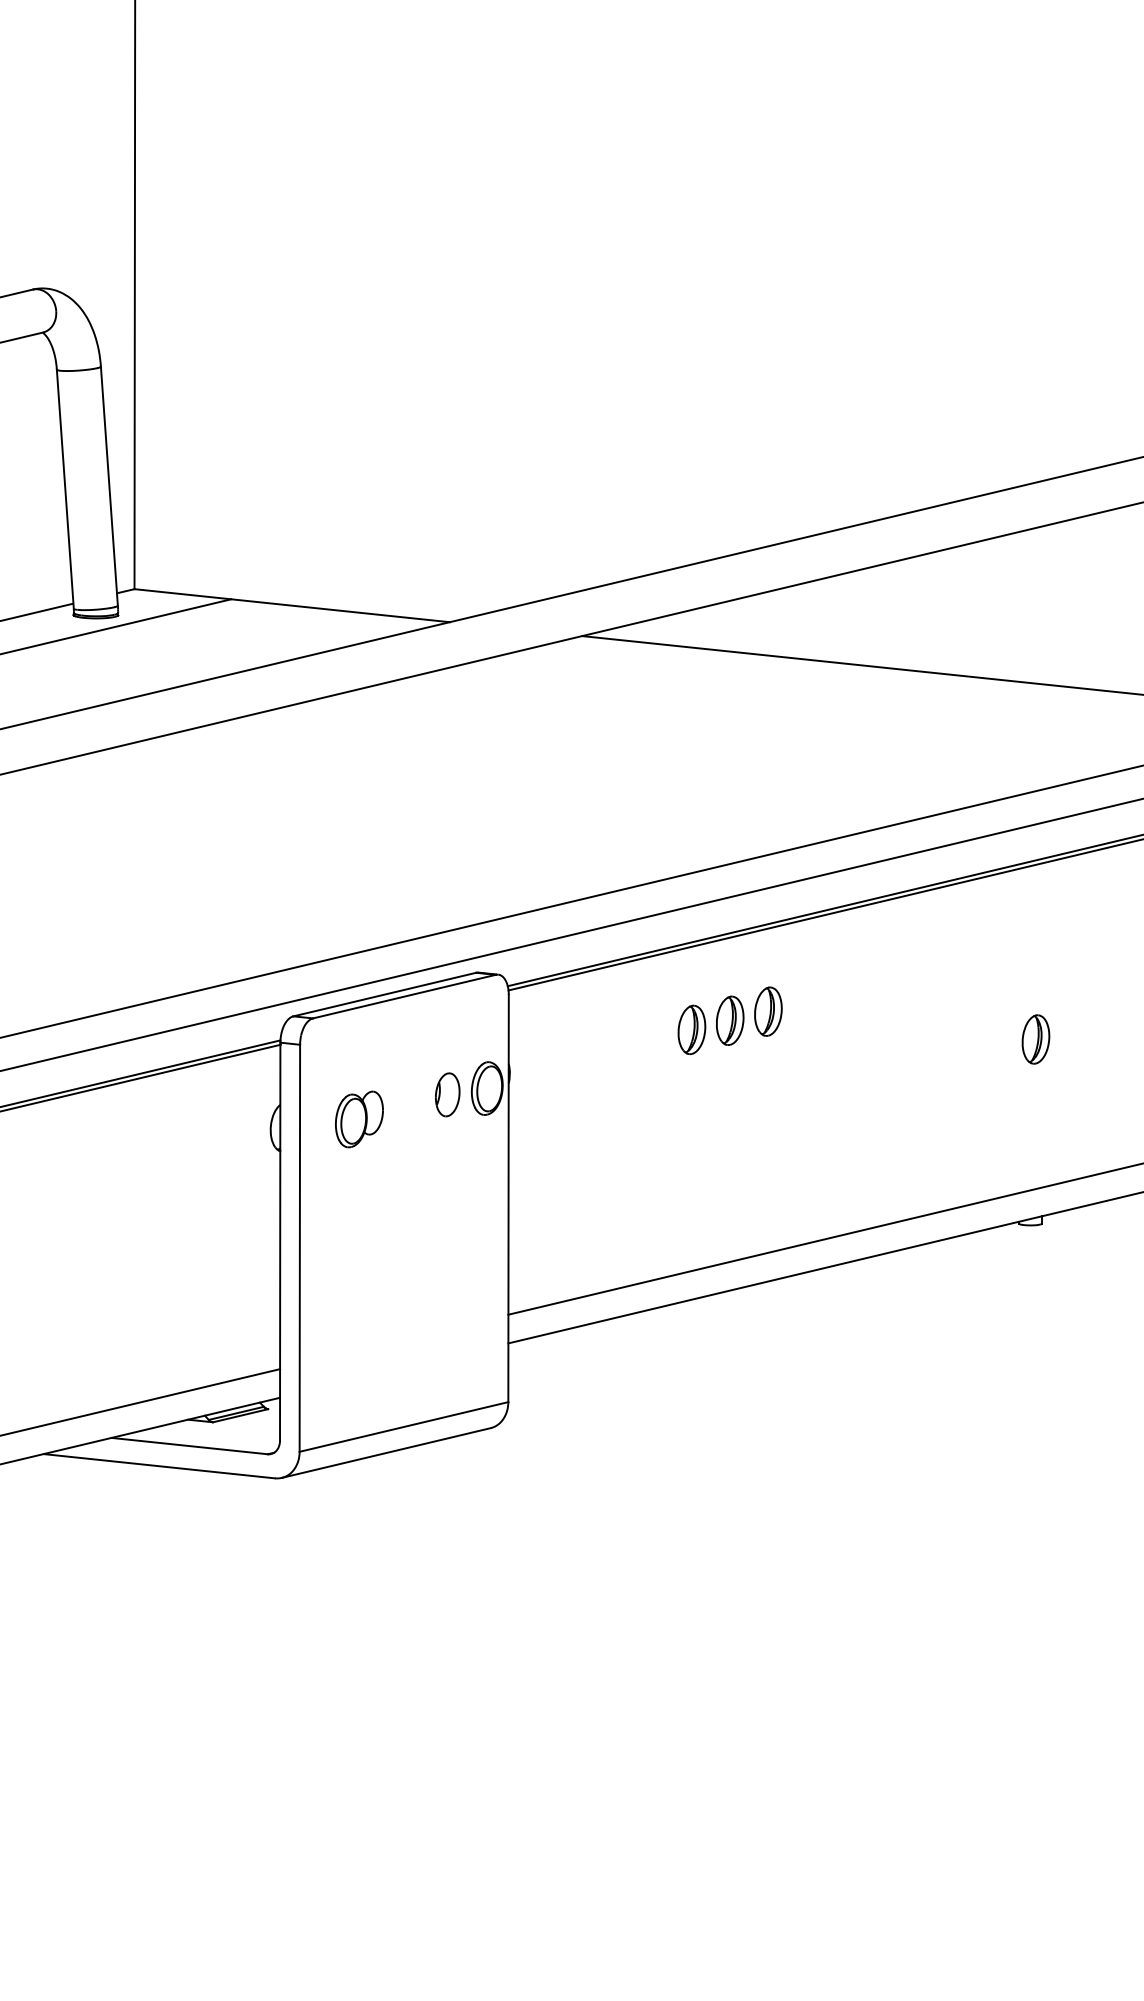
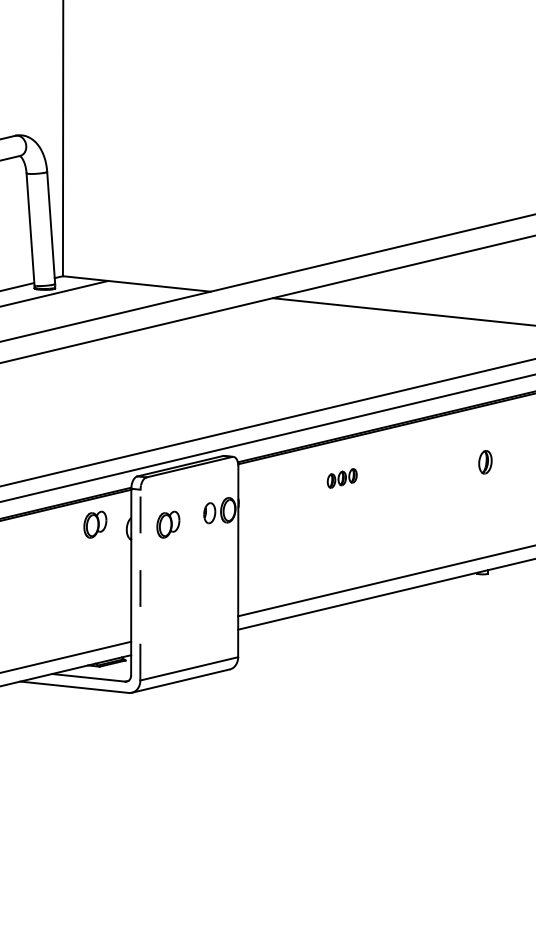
part: (730, 1020) -> (342, 478), size x0.6
part: (1036, 1039) -> (485, 462), moved
part: (203, 1118) -> (95, 524), added
line: (299, 1246) -> (140, 584), solid -> dashed

